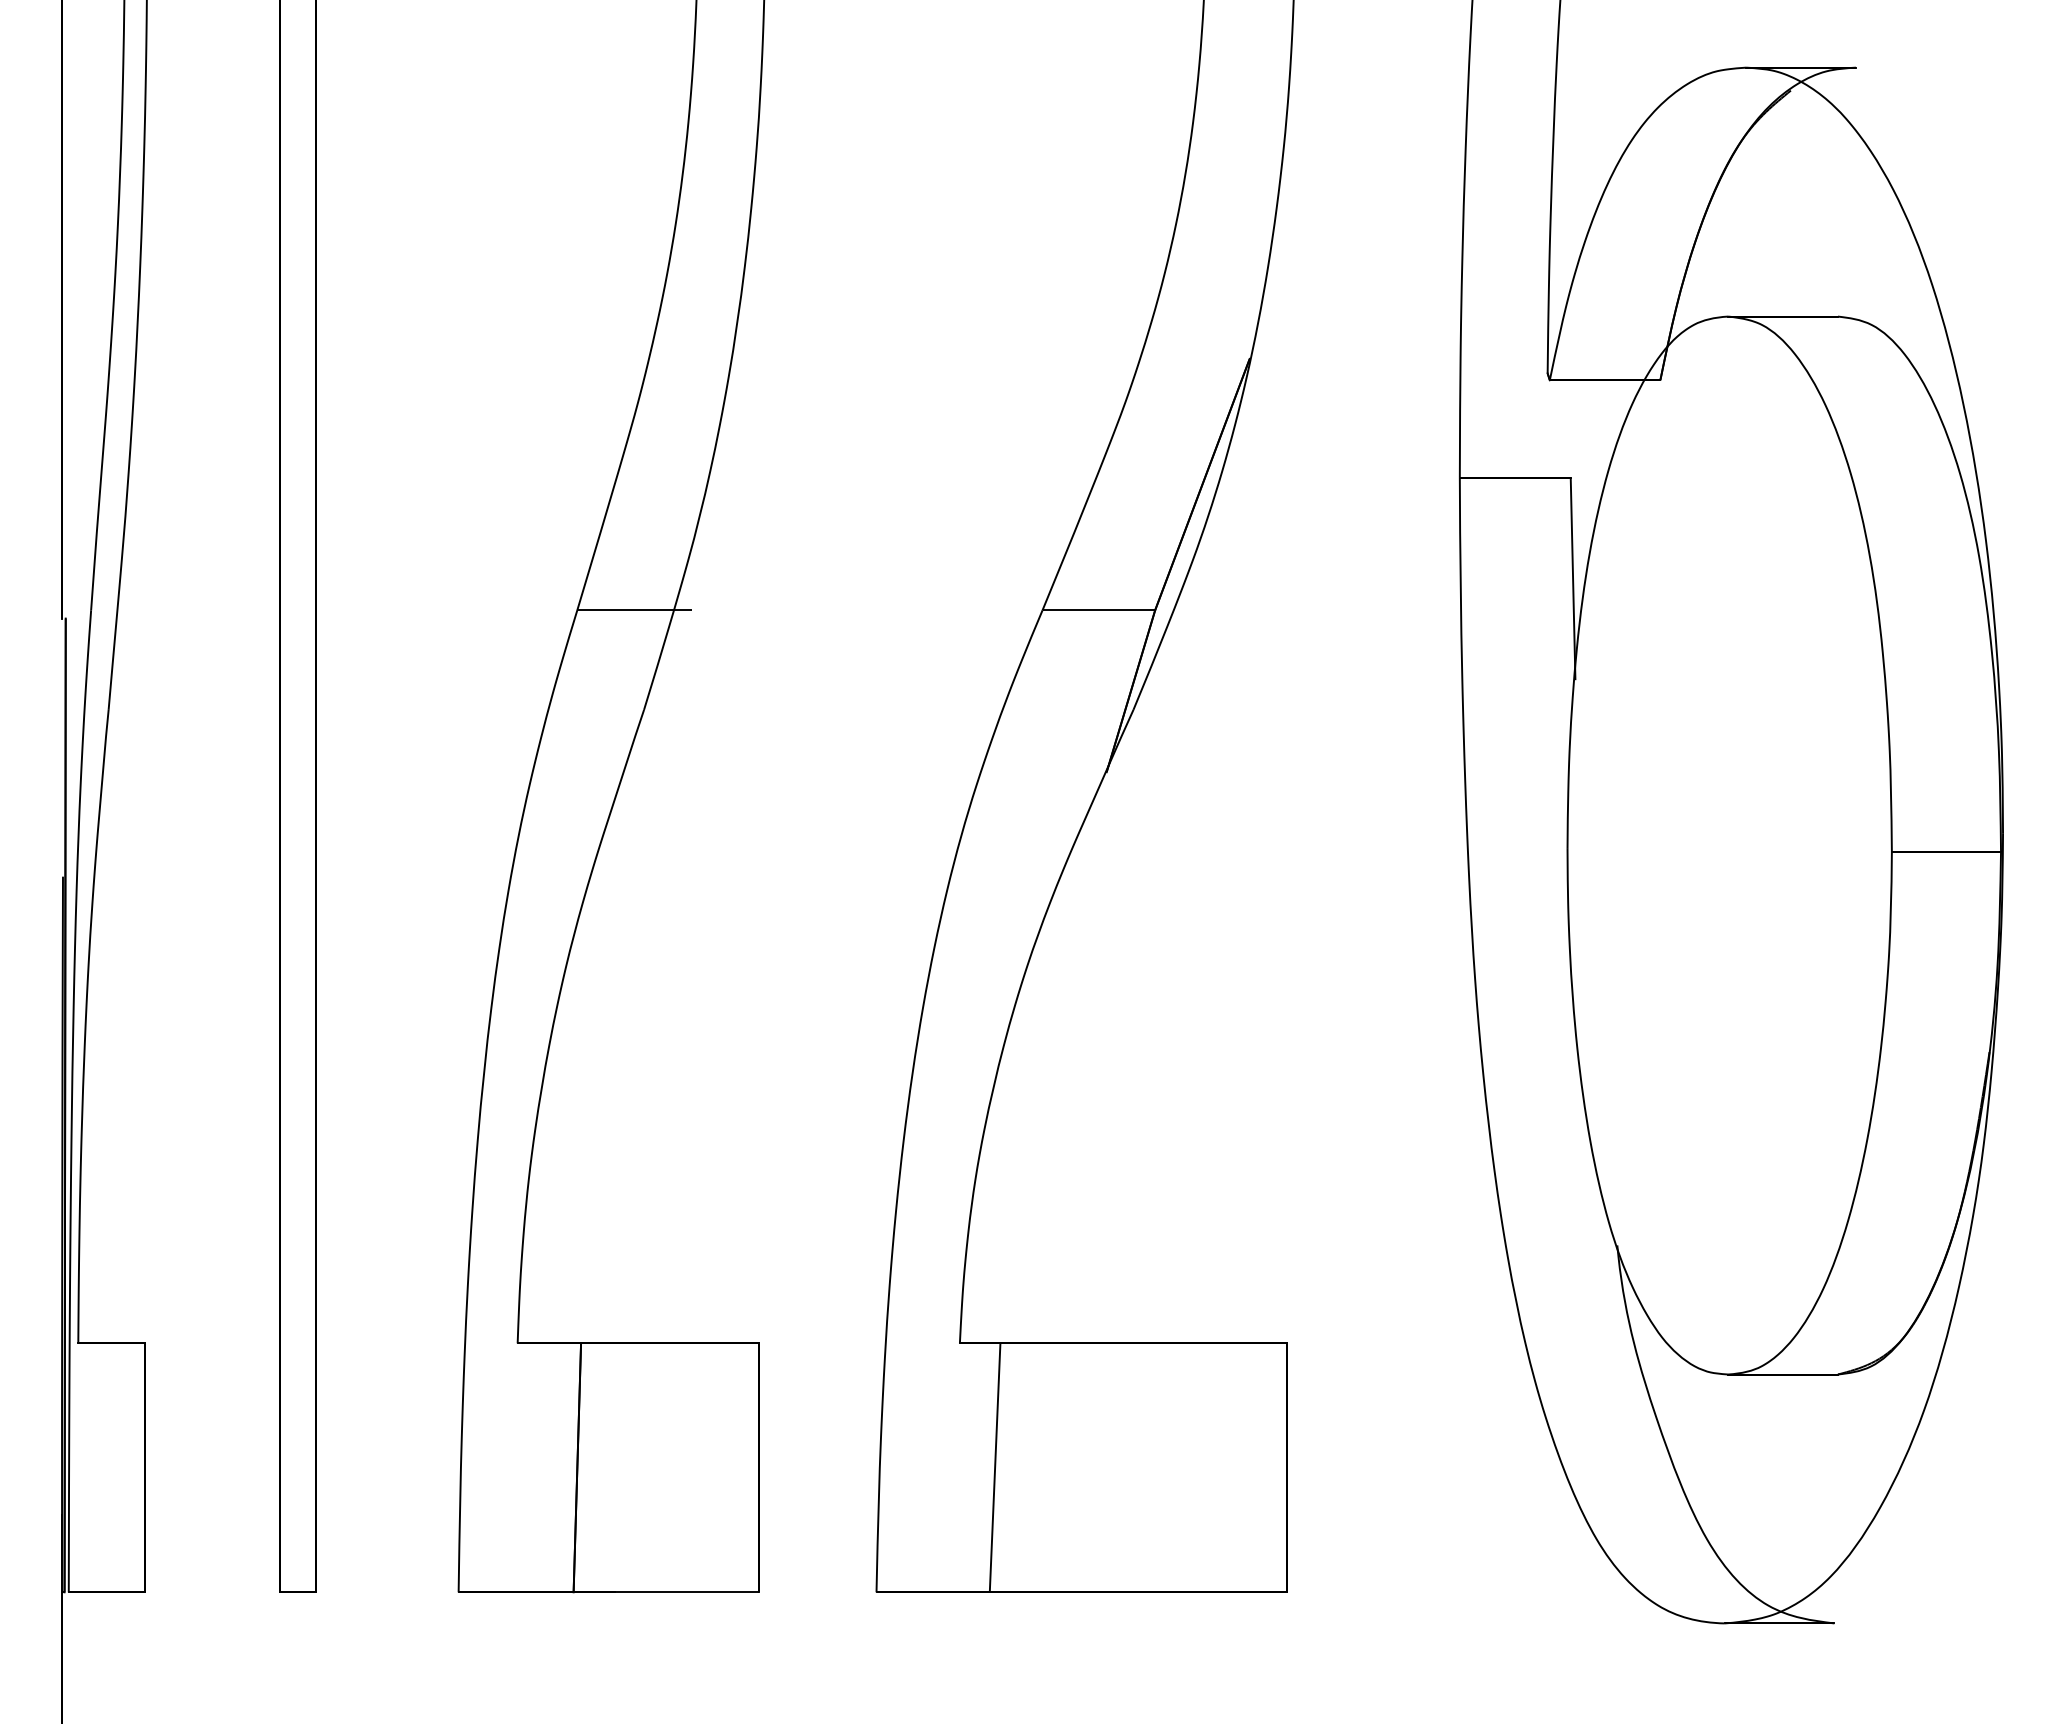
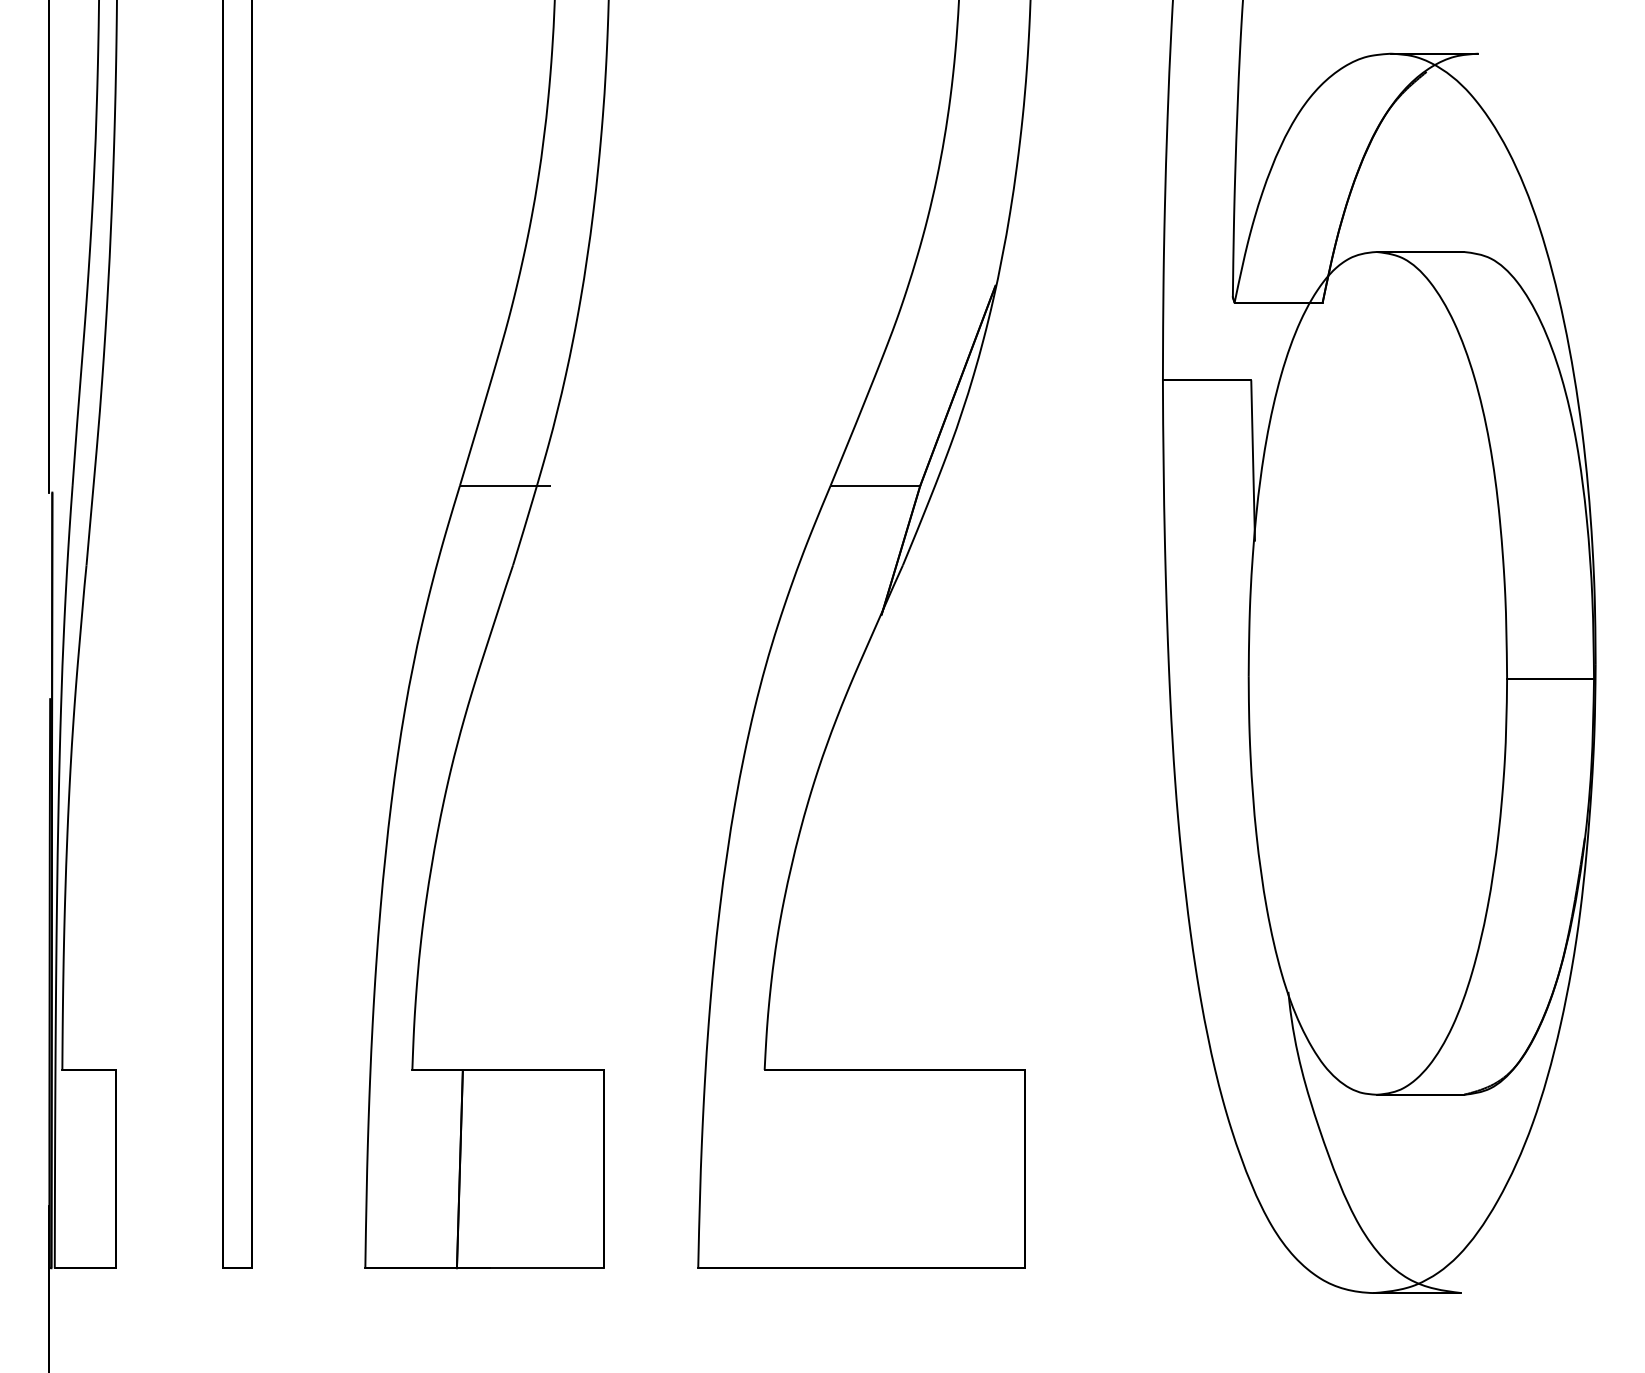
line: (994, 1467) -> (792, 1168), removed

